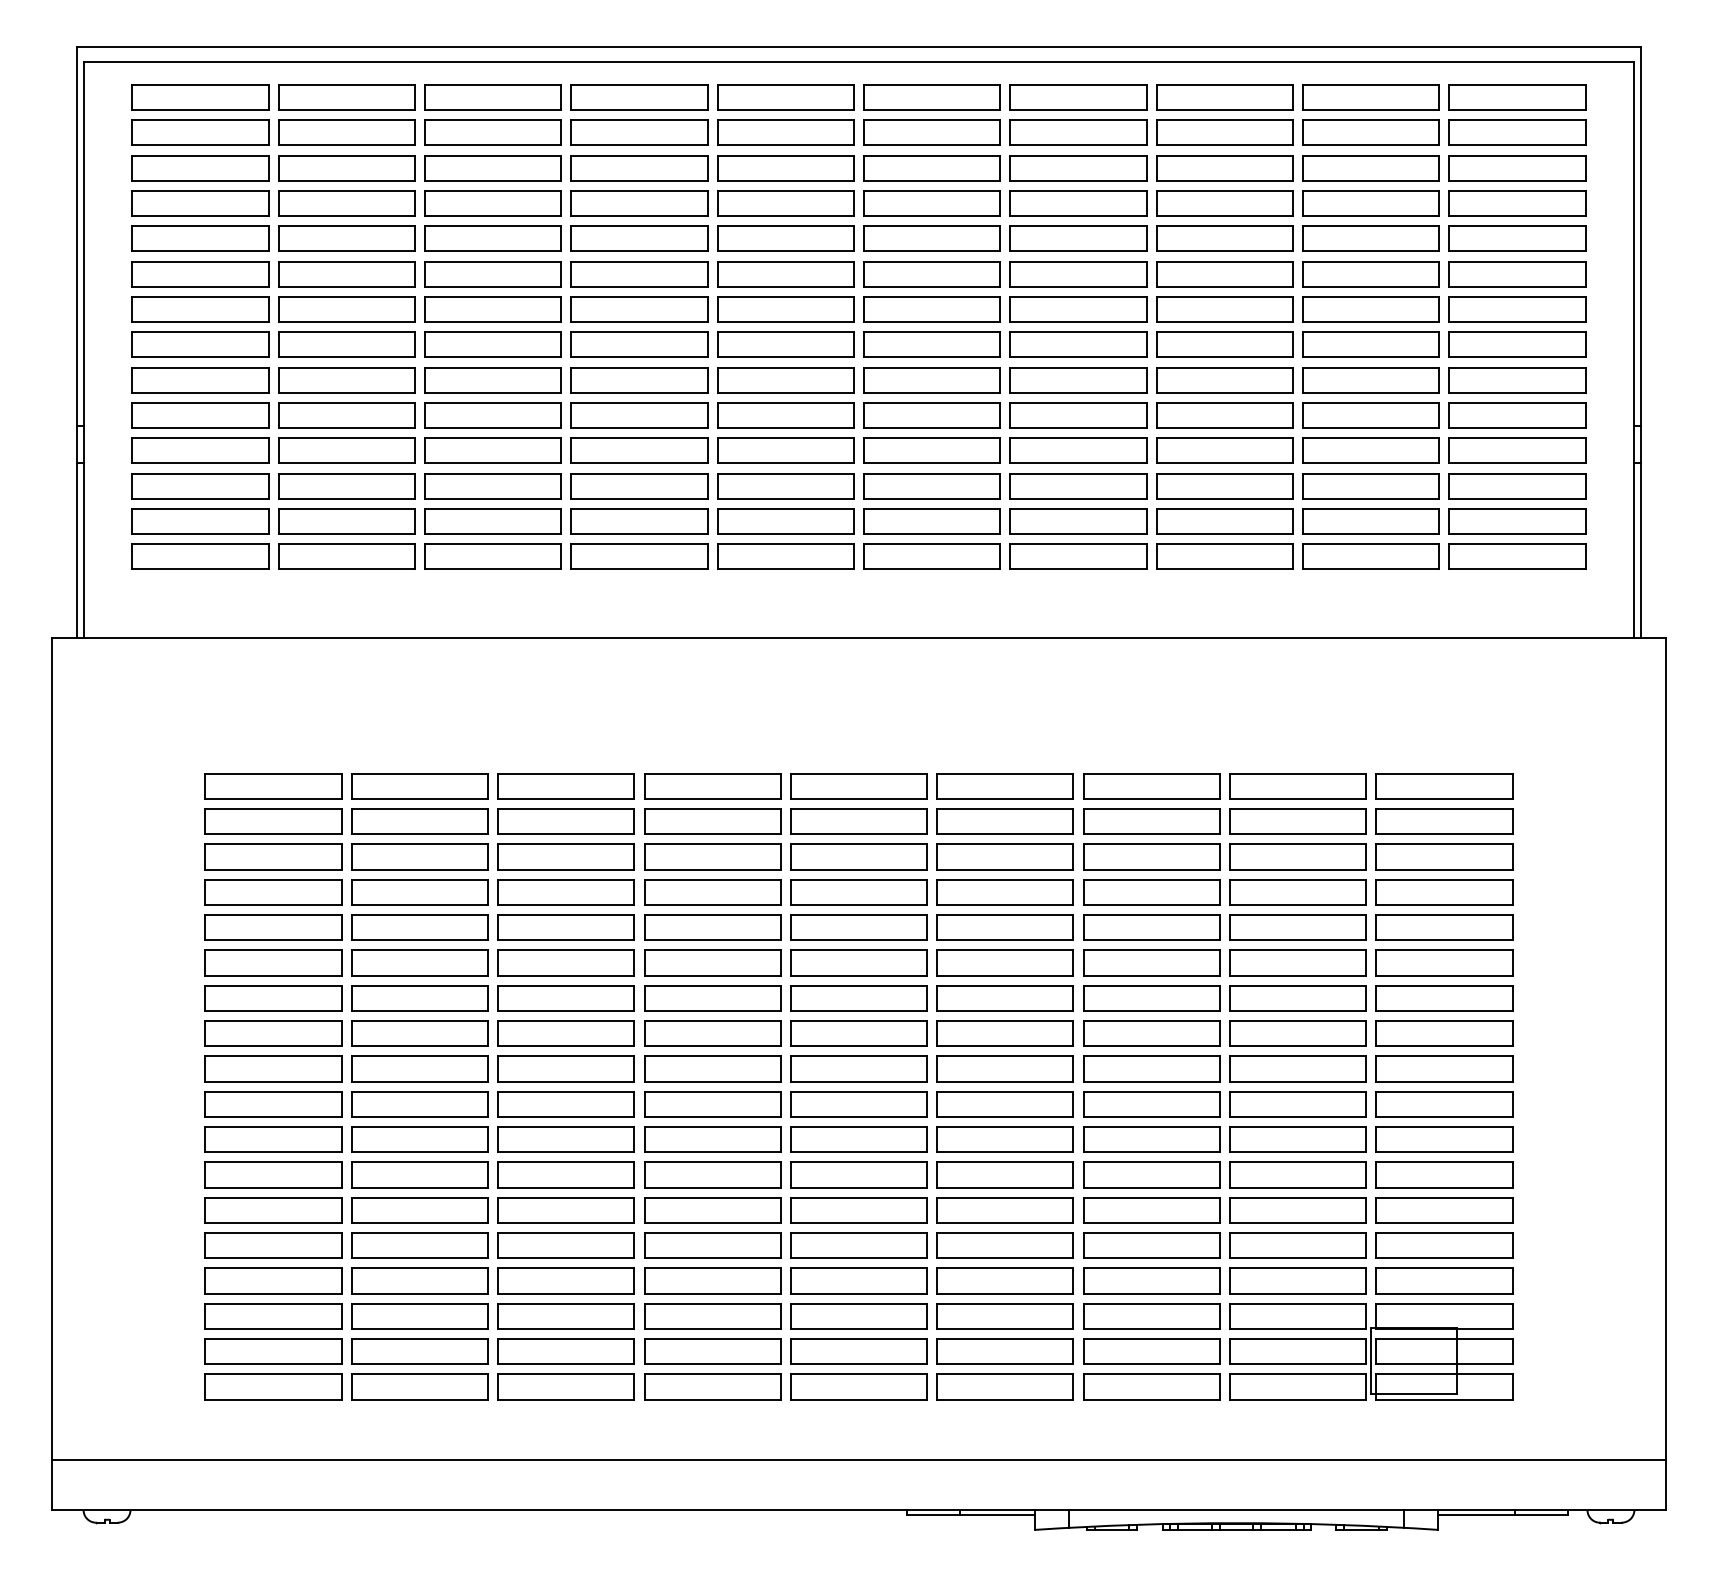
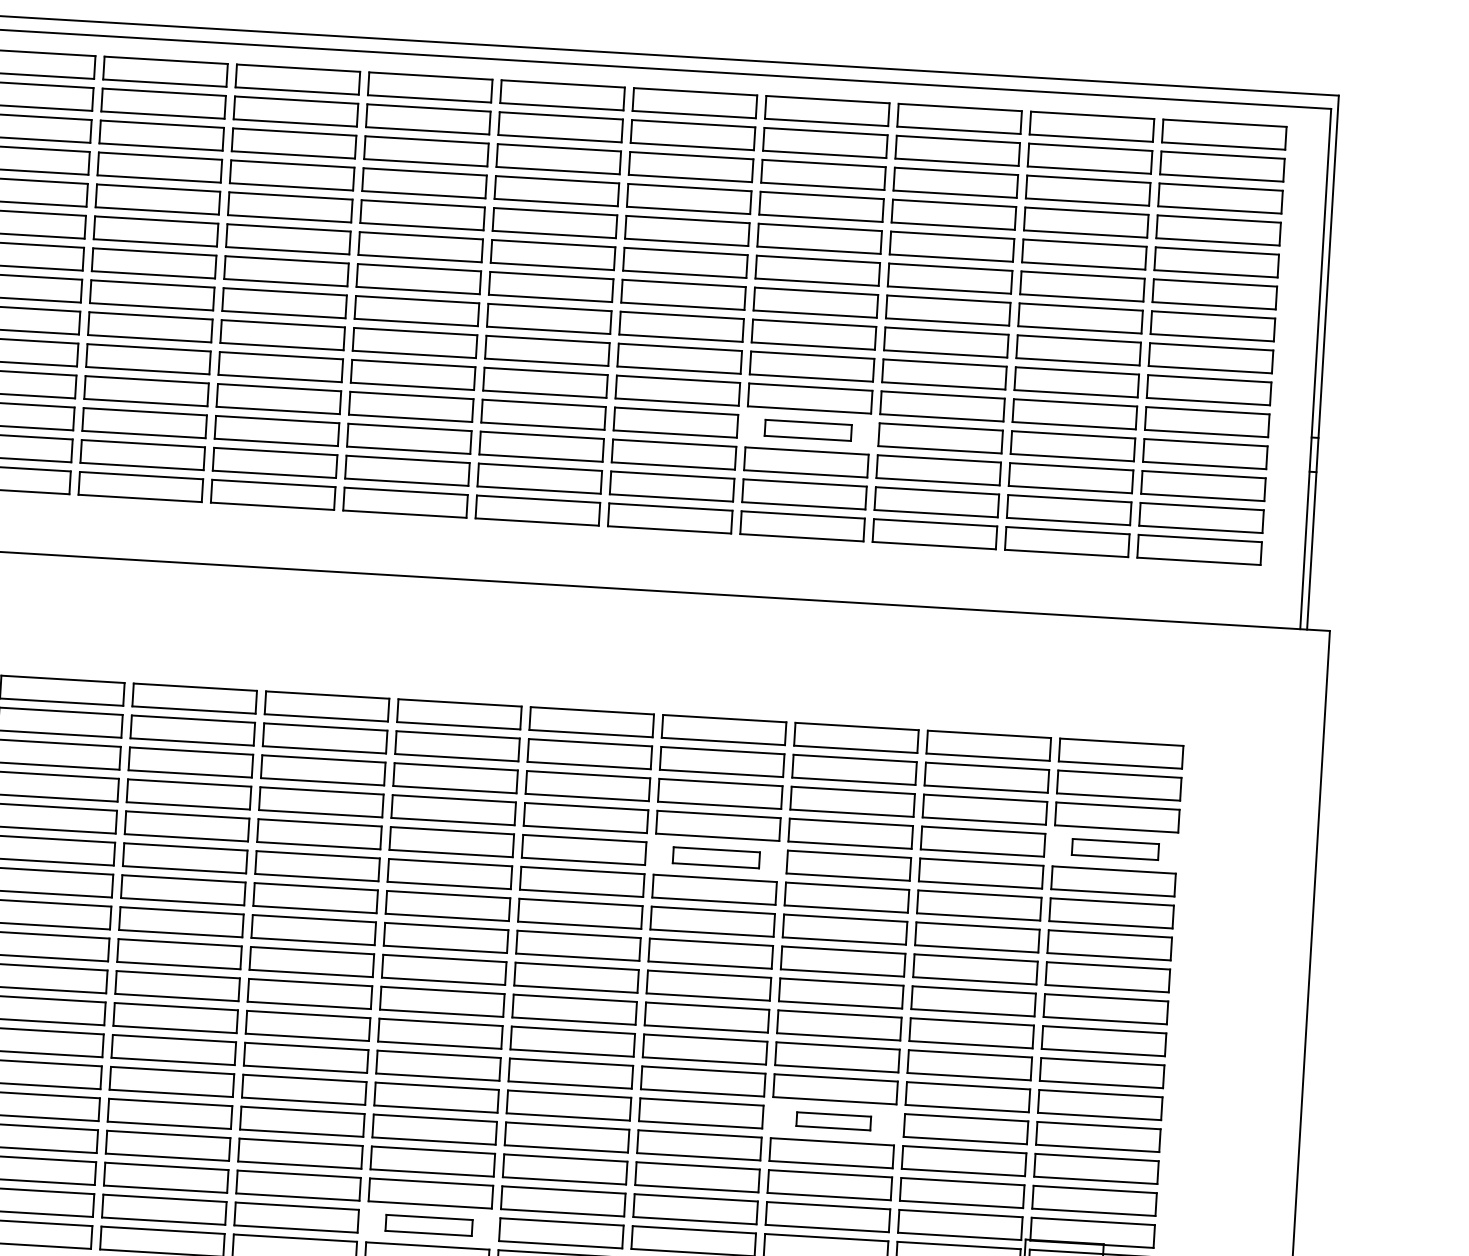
part: (1078, 450) -> (808, 430), size x0.7
part: (1444, 892) -> (1115, 849), size x0.7
part: (1004, 927) -> (715, 857), size x0.7
part: (1151, 1210) -> (833, 1121), size x0.6
part: (712, 1351) -> (428, 1225), size x0.7

